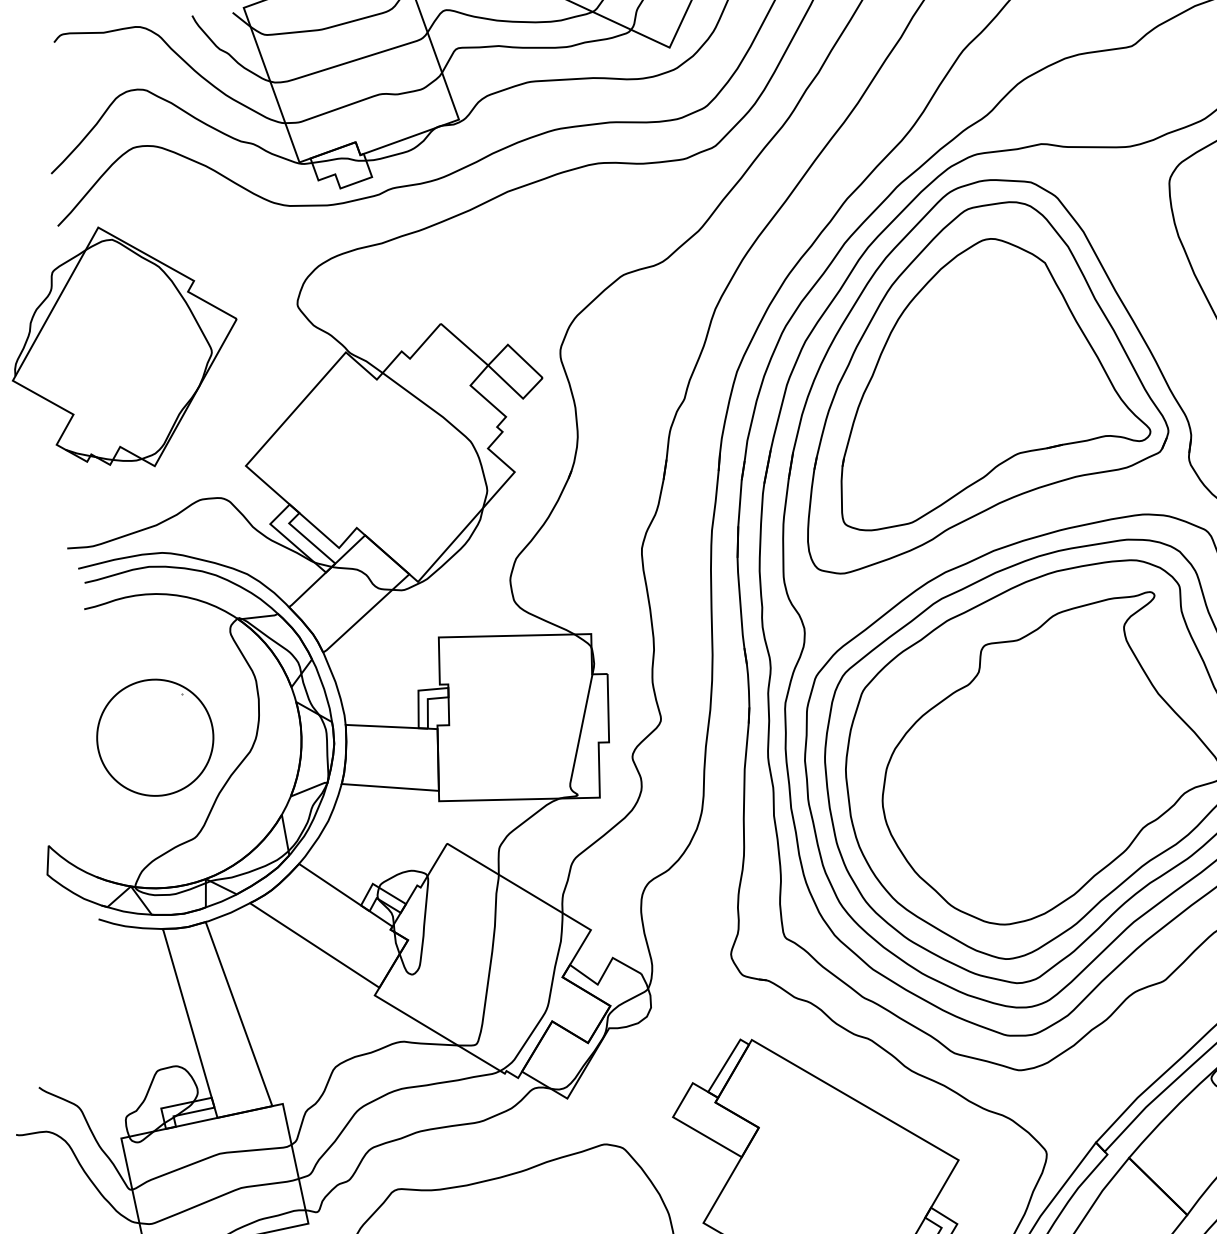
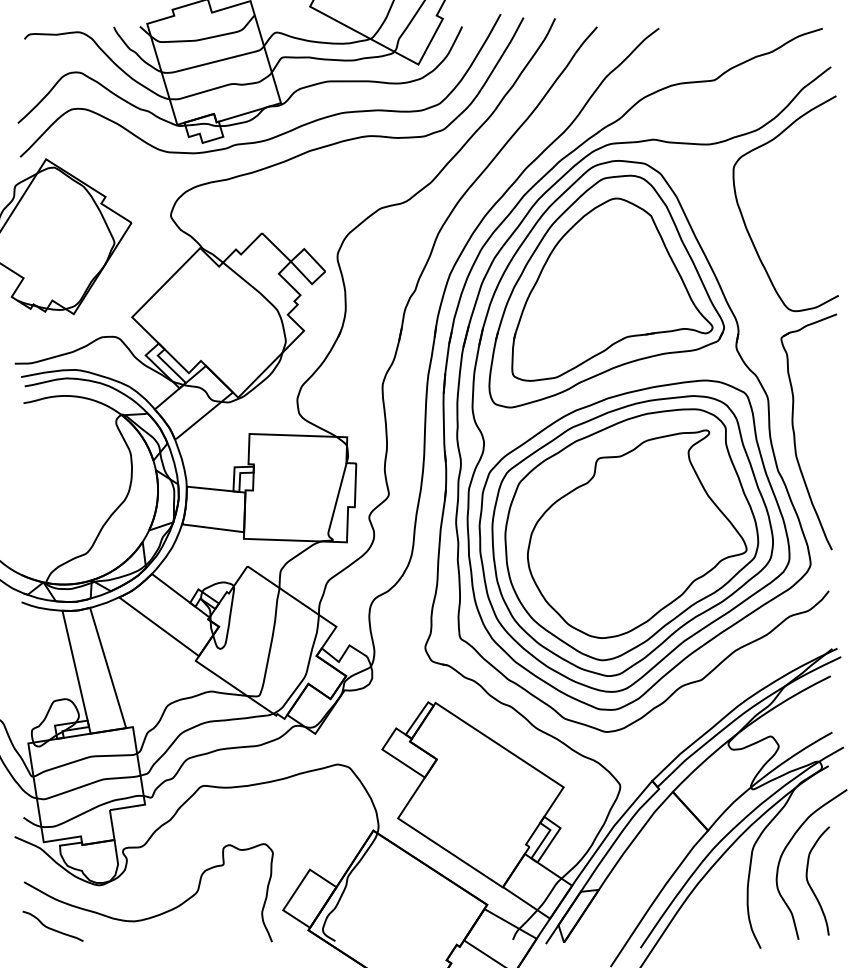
part: (155, 736) -> (64, 487), removed

